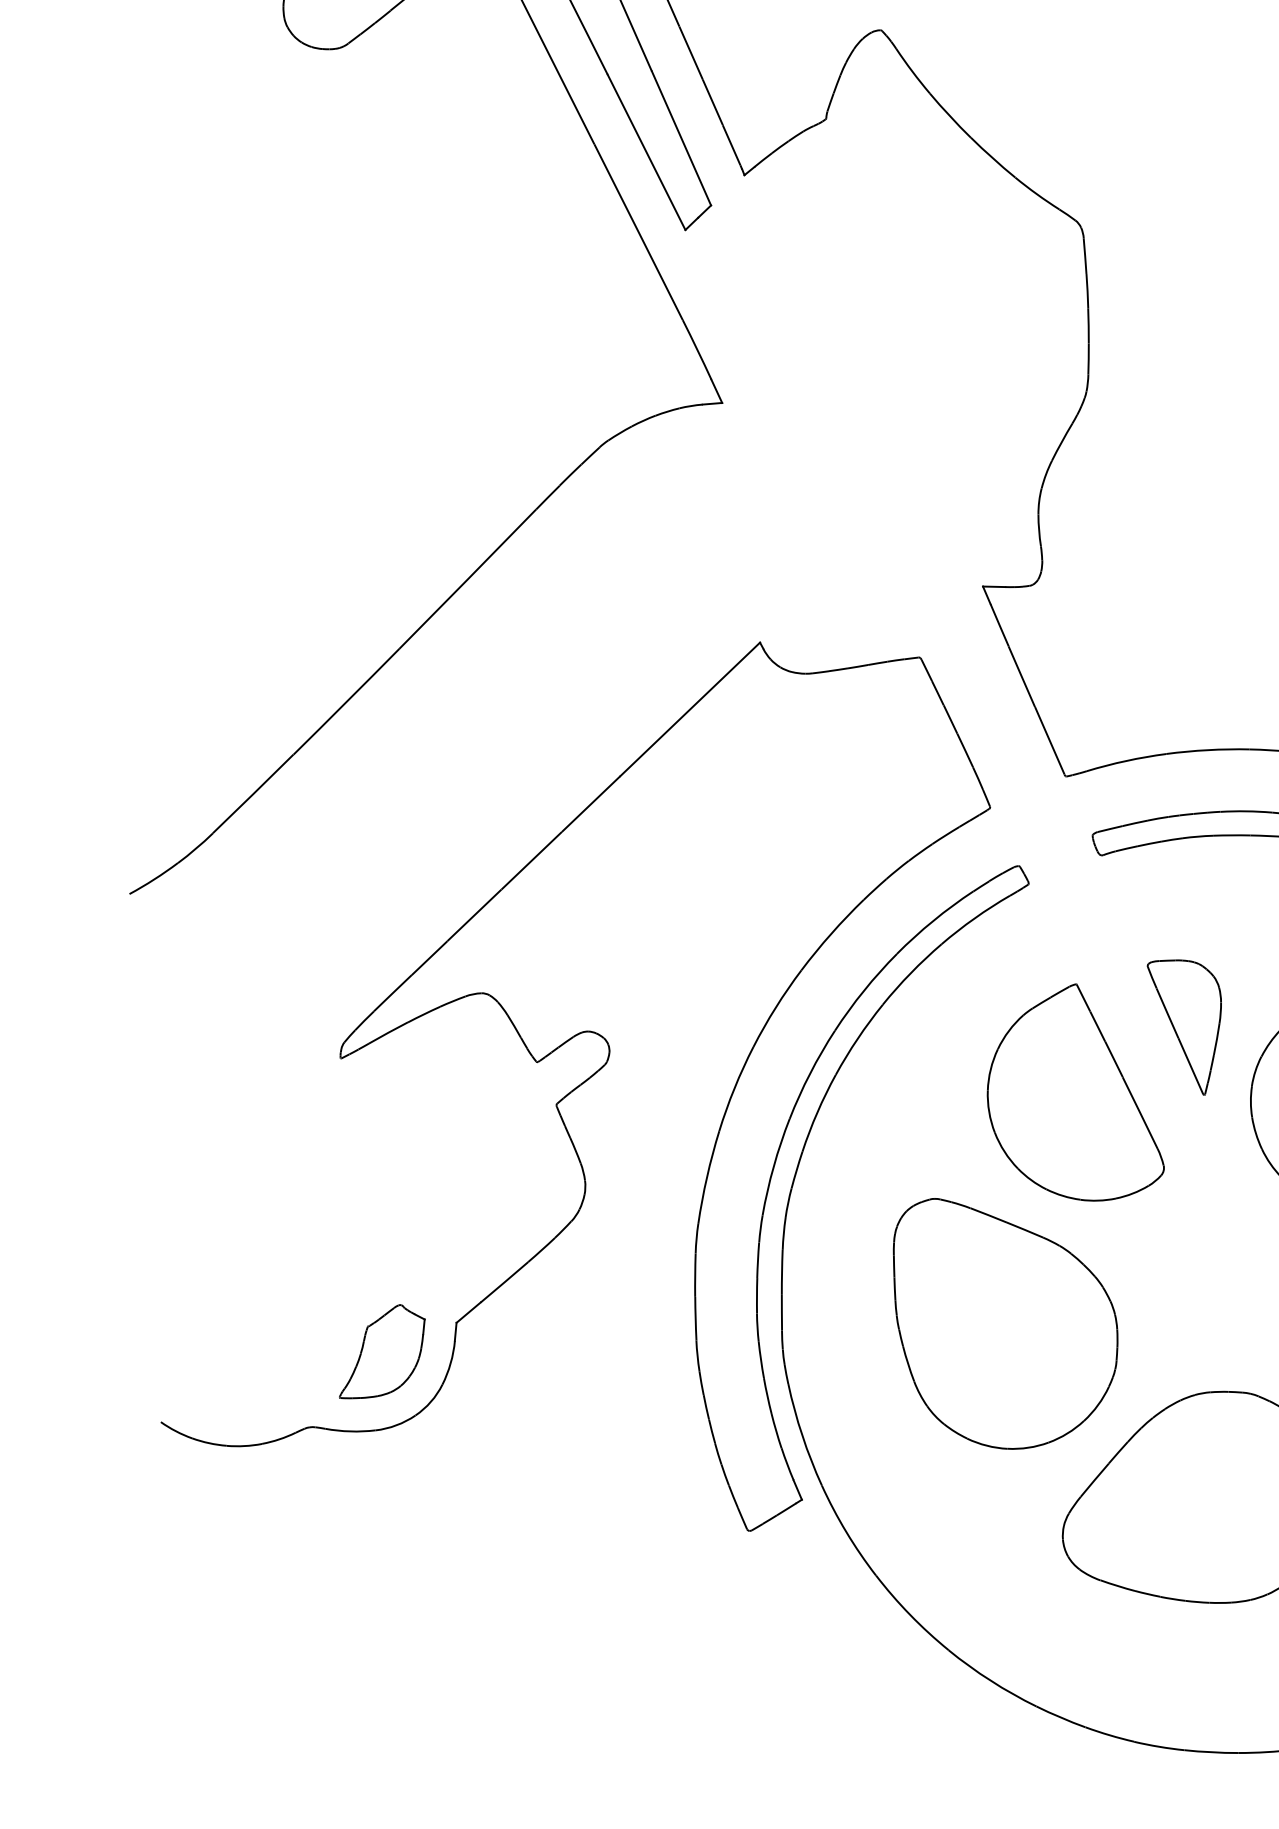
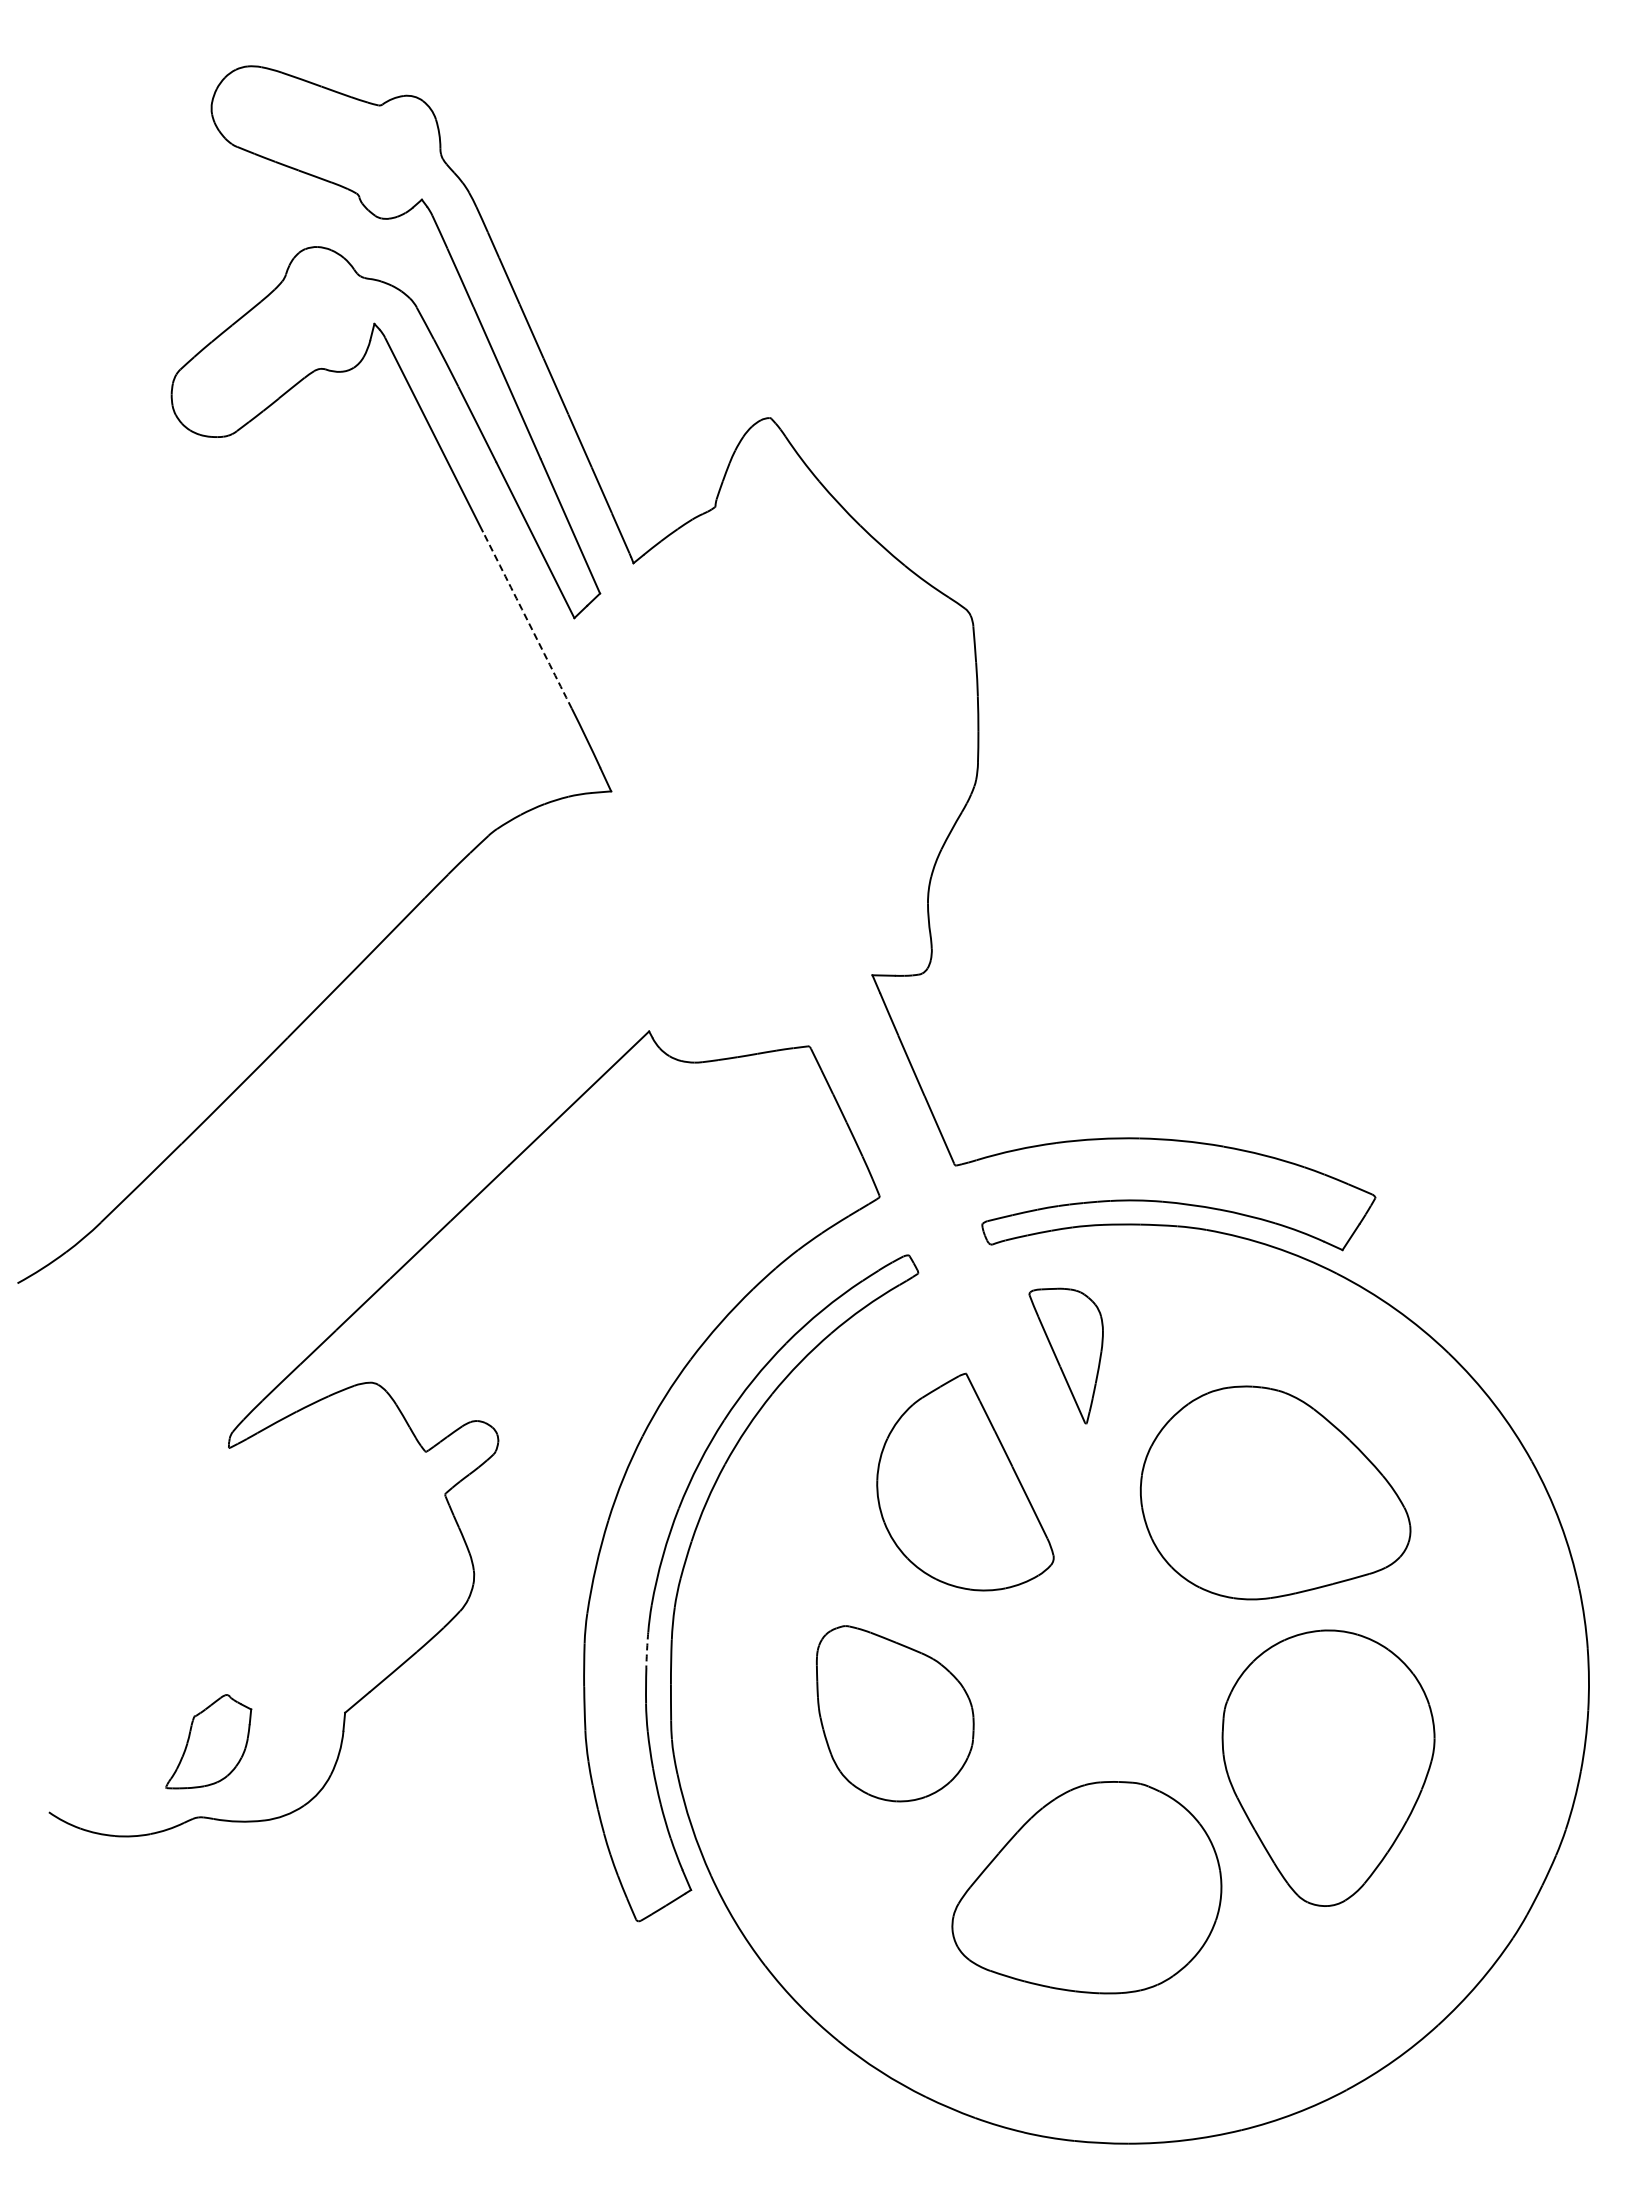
arc: (638, 232) -> (527, 620), solid -> dashed
part: (1183, 1027) -> (1065, 1355), moved
arc: (758, 1260) -> (647, 1650), solid -> dashed
part: (1006, 1323) -> (895, 1713), size x0.7
part: (382, 1351) -> (208, 1741), moved

